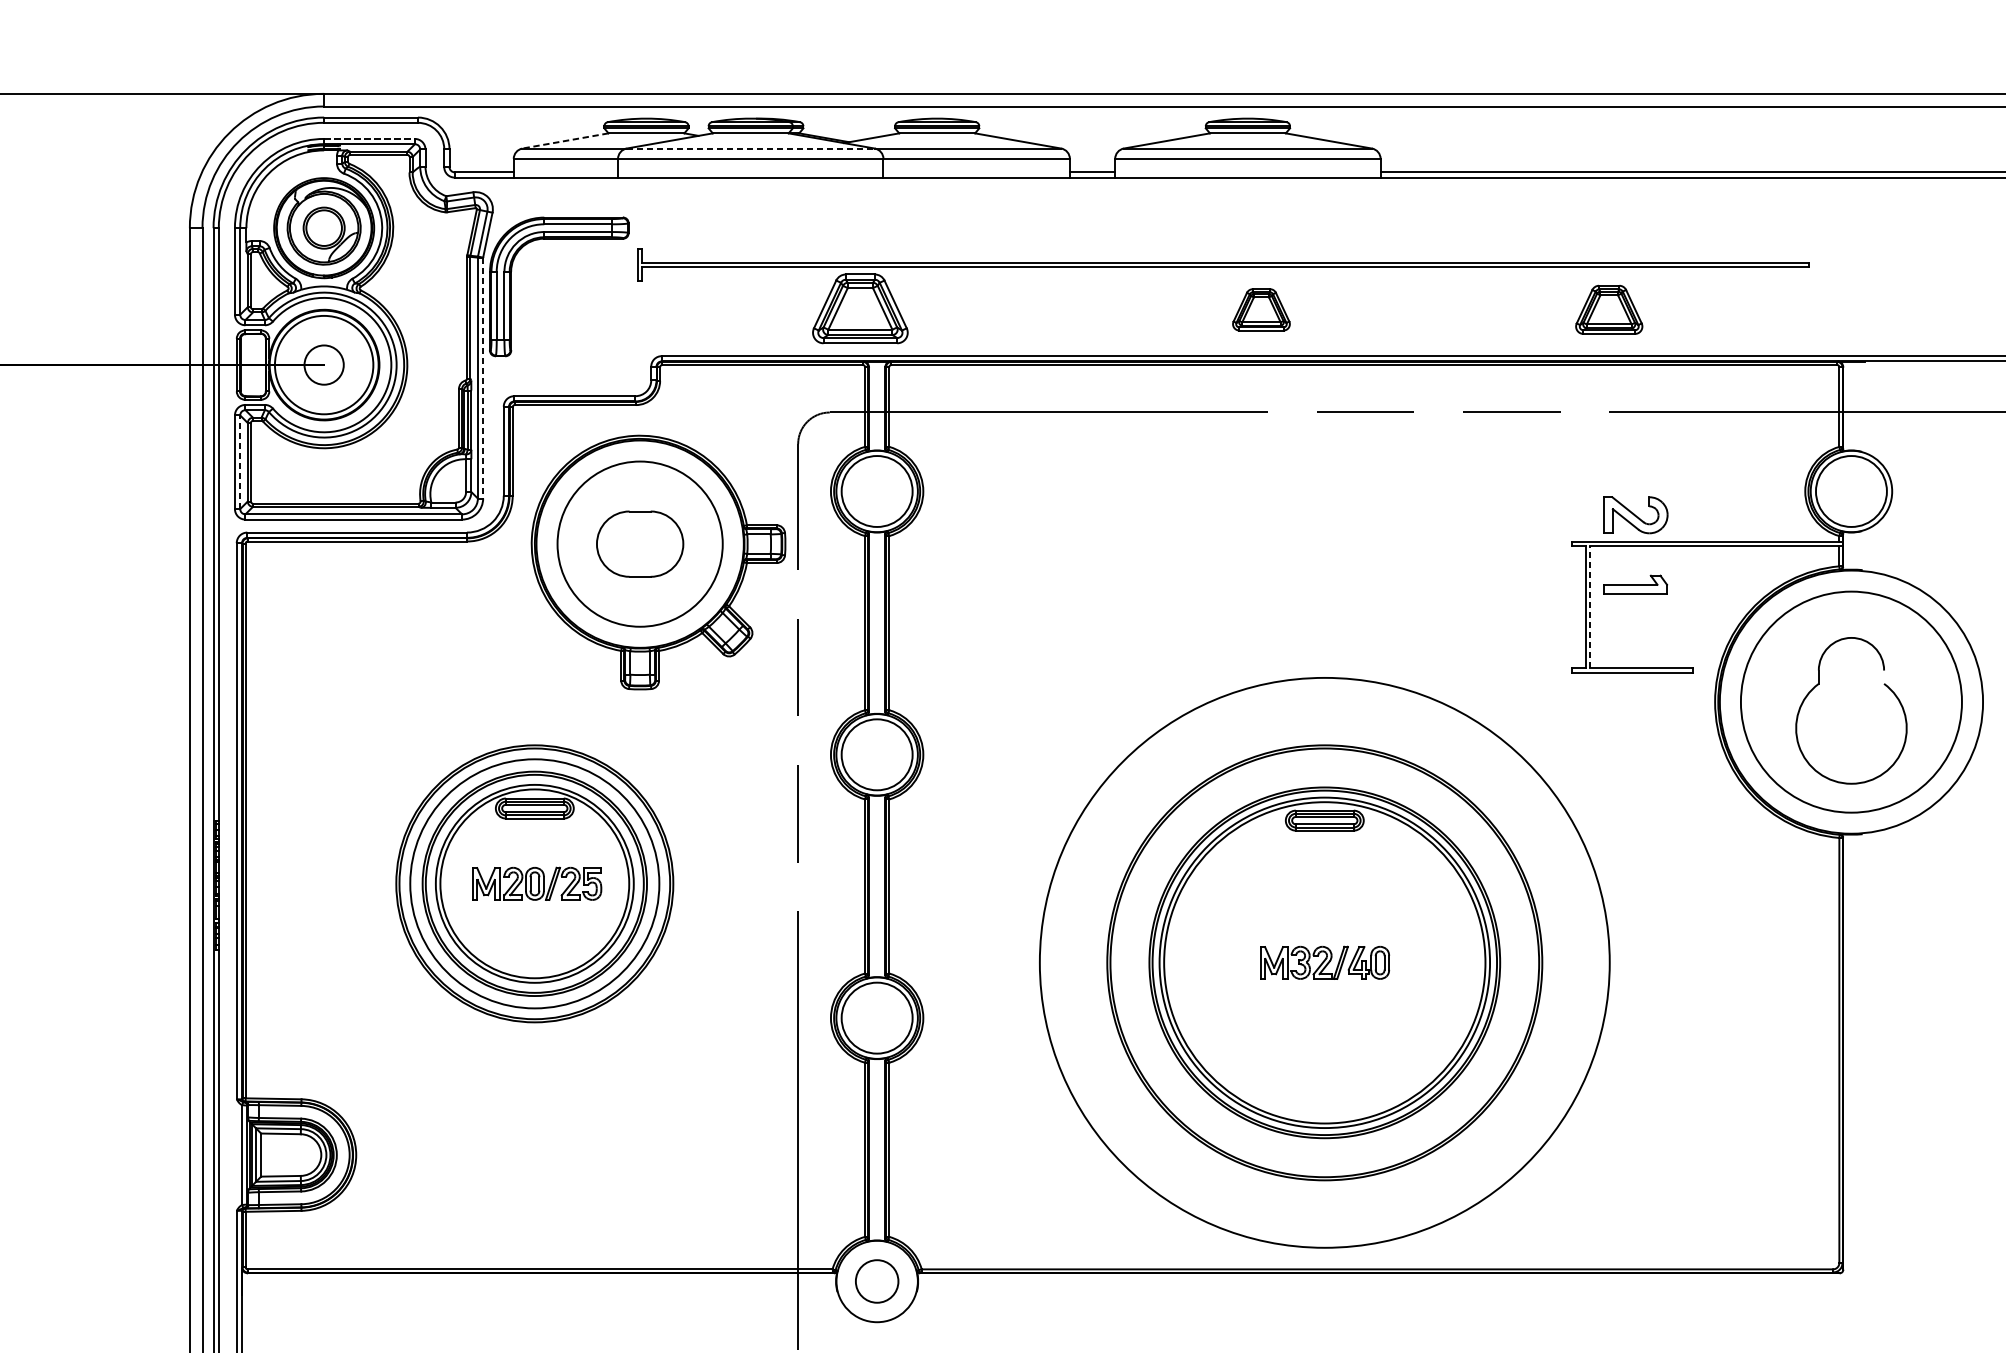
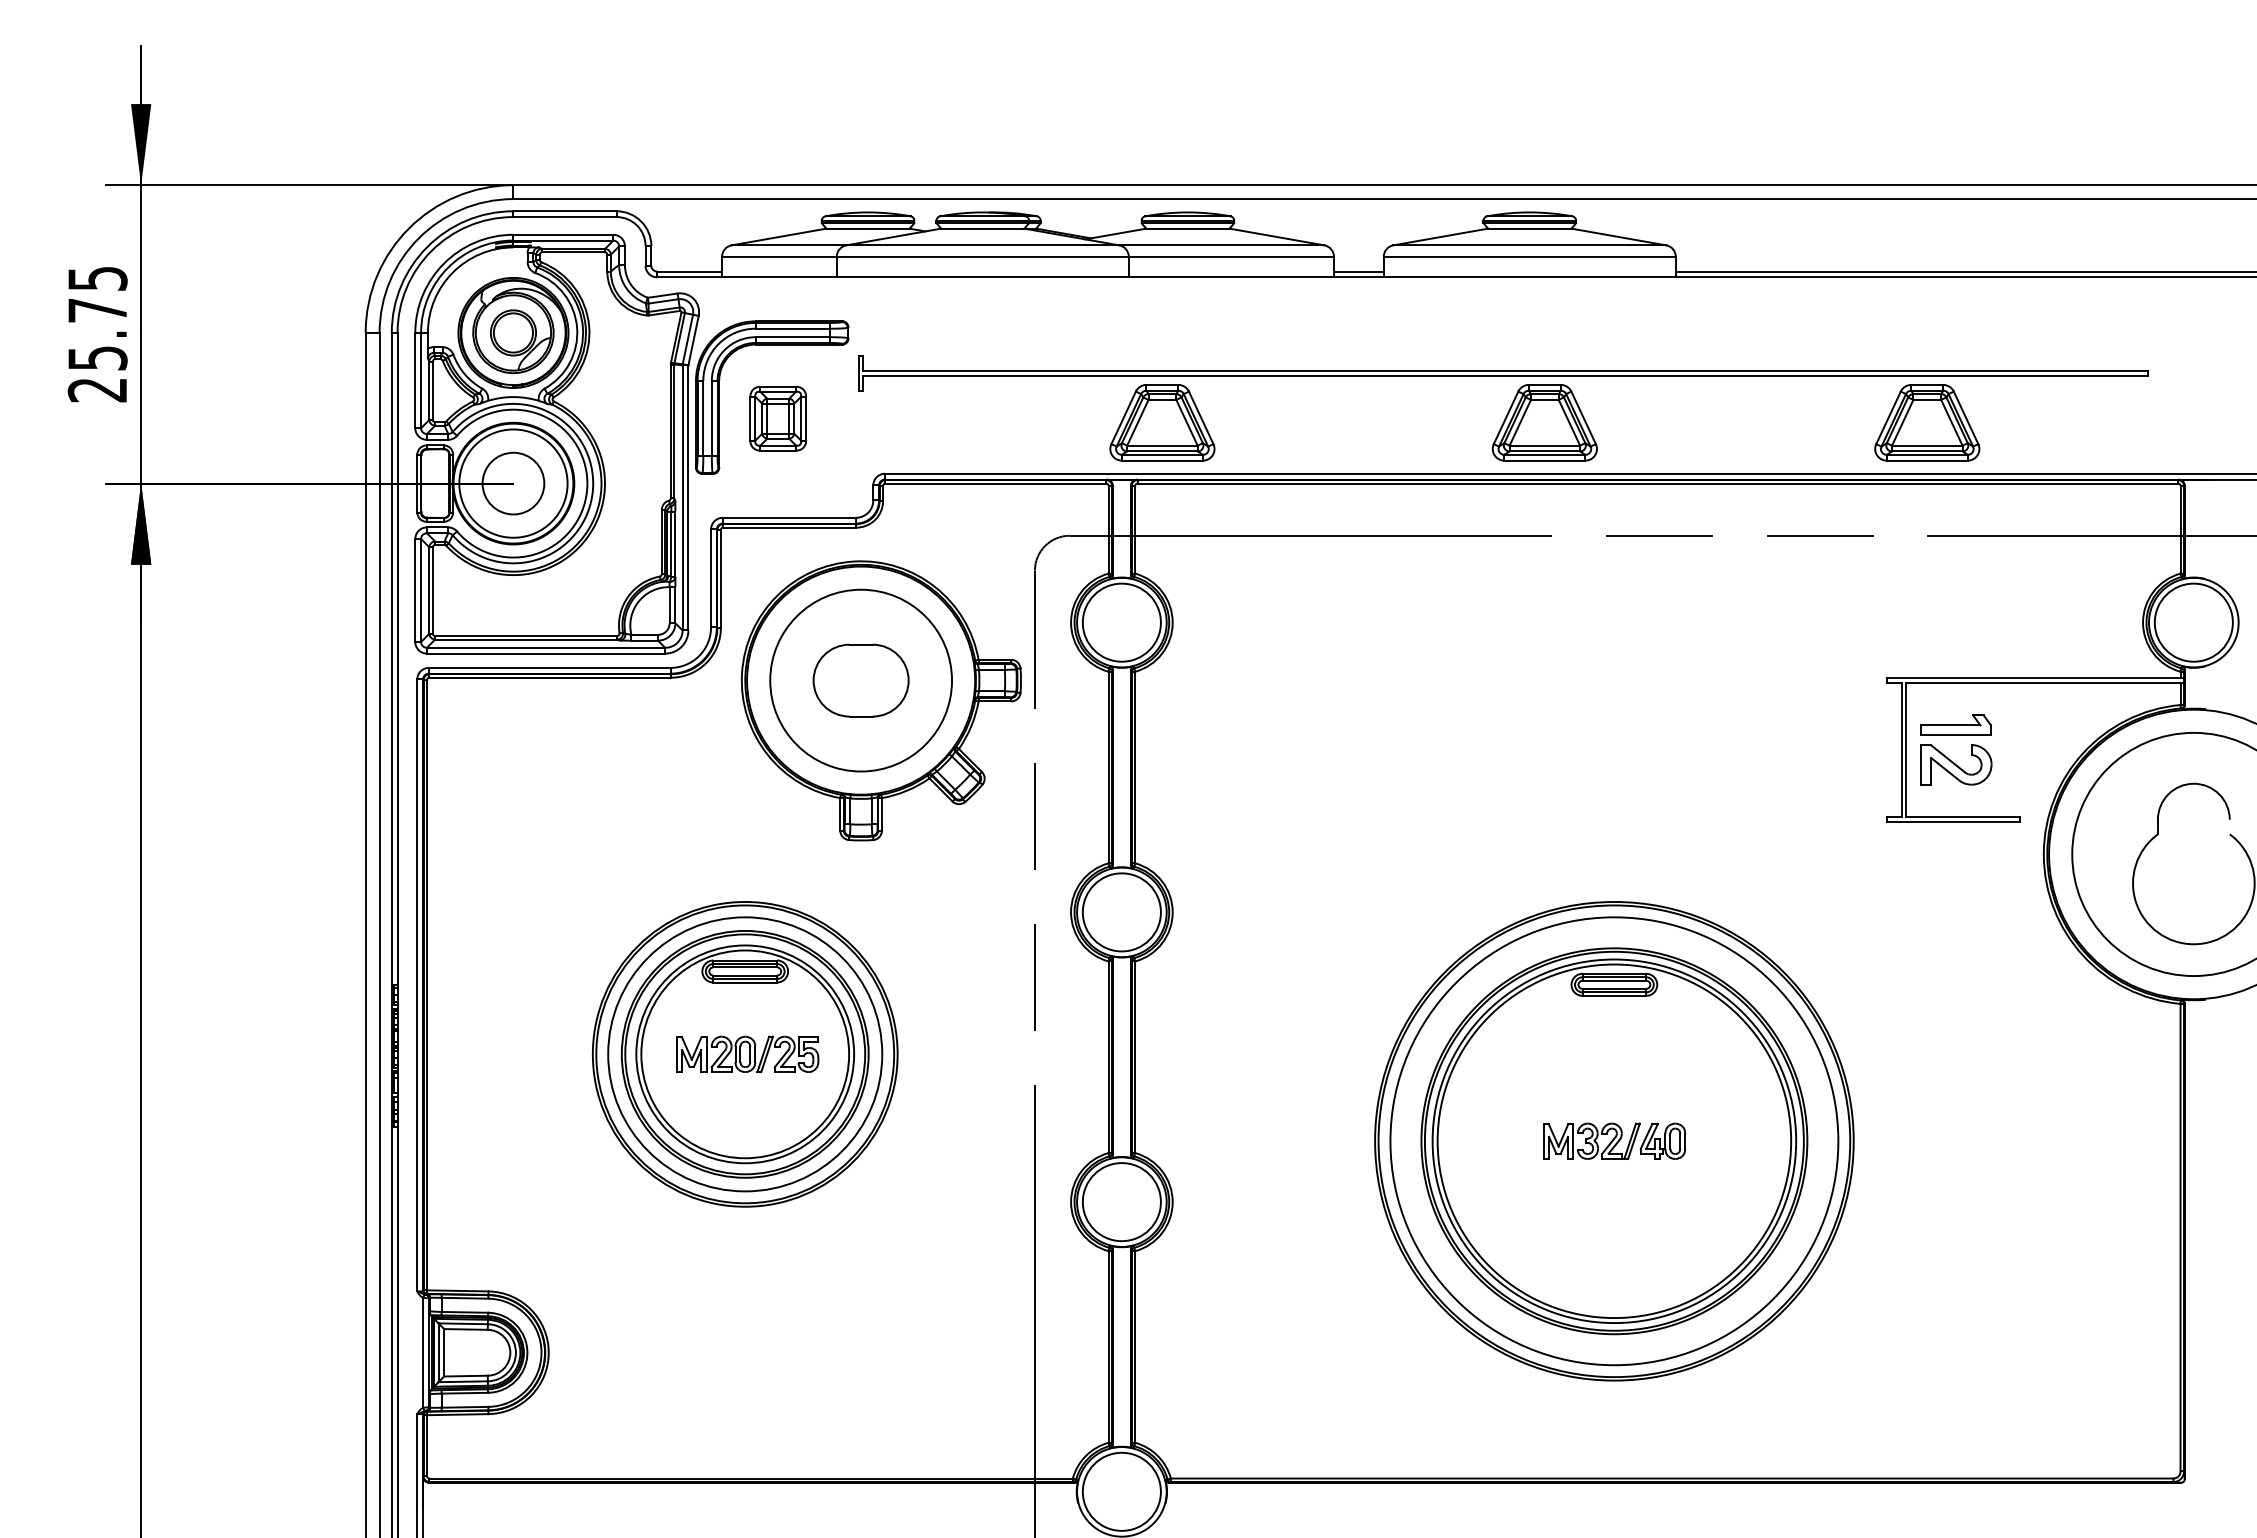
line: (369, 138) -> (563, 234), dashed -> solid
line: (565, 141) -> (778, 237), dashed -> solid
line: (751, 148) -> (983, 245), dashed -> solid
part: (564, 305) -> (777, 418), added
part: (860, 308) -> (1162, 422), moved
part: (1261, 309) -> (1544, 422), size x1.67
part: (1609, 309) -> (1927, 422), size x1.43
circle: (324, 364) -> (513, 483), size x1.43
line: (483, 377) -> (688, 497), dashed -> solid
line: (240, 462) -> (421, 590), dashed -> solid
part: (1635, 514) -> (1956, 764), moved
line: (1590, 606) -> (1906, 749), dashed -> solid
circle: (1324, 963) -> (1614, 1141), size x0.71
circle: (876, 1281) -> (1121, 1491), size x1.67

